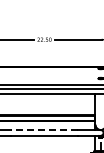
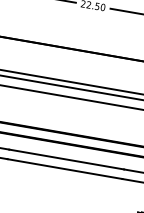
line: (44, 130) -> (66, 160), dashed -> solid

